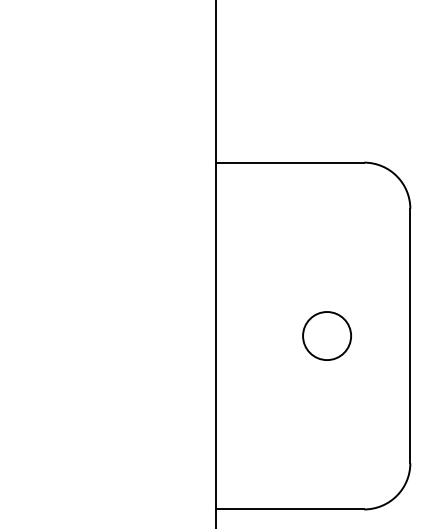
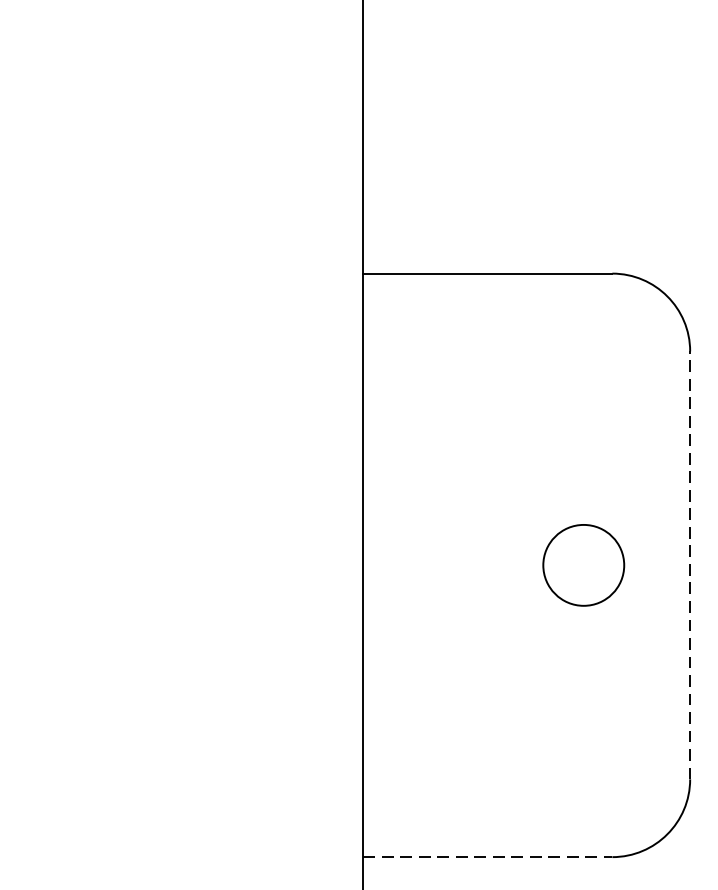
circle: (326, 335) -> (582, 564), moved
line: (410, 335) -> (690, 564), solid -> dashed
line: (290, 509) -> (488, 857), solid -> dashed

